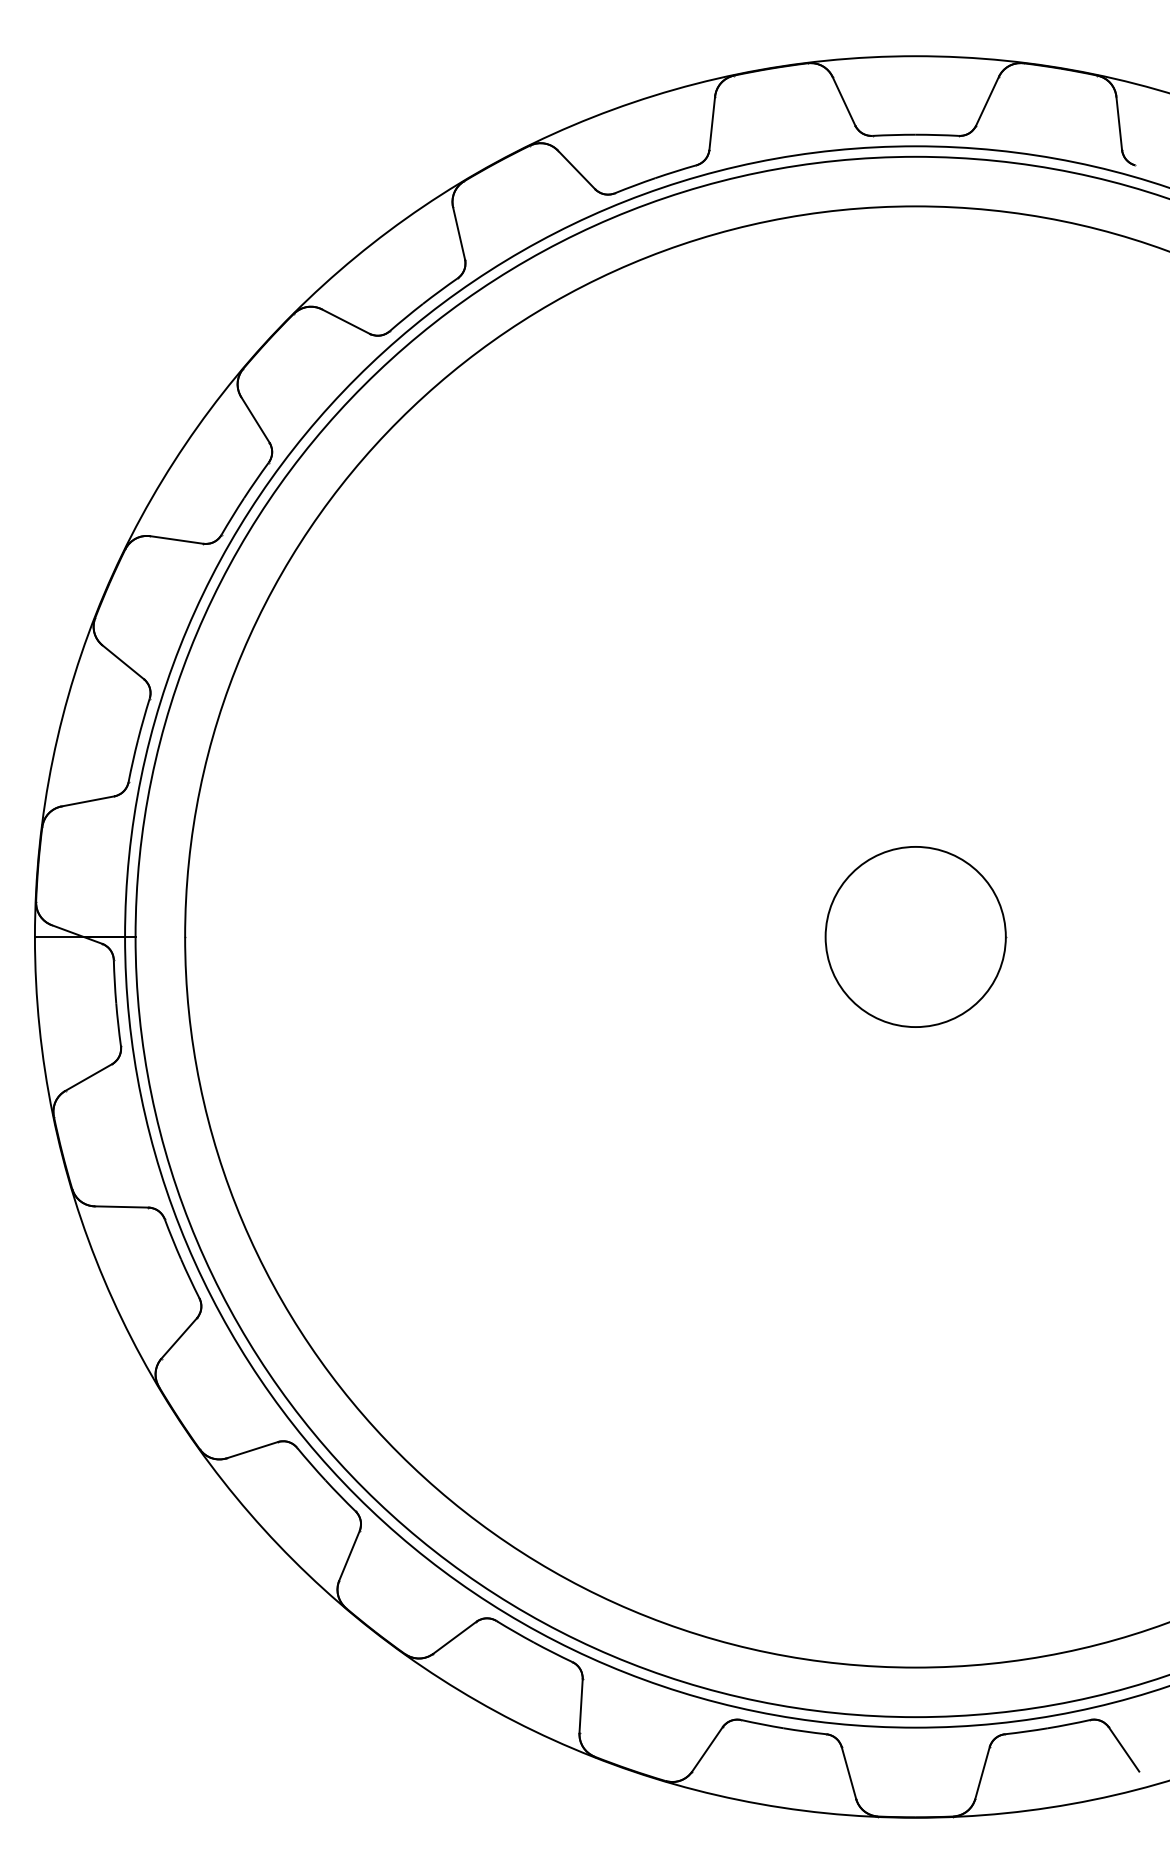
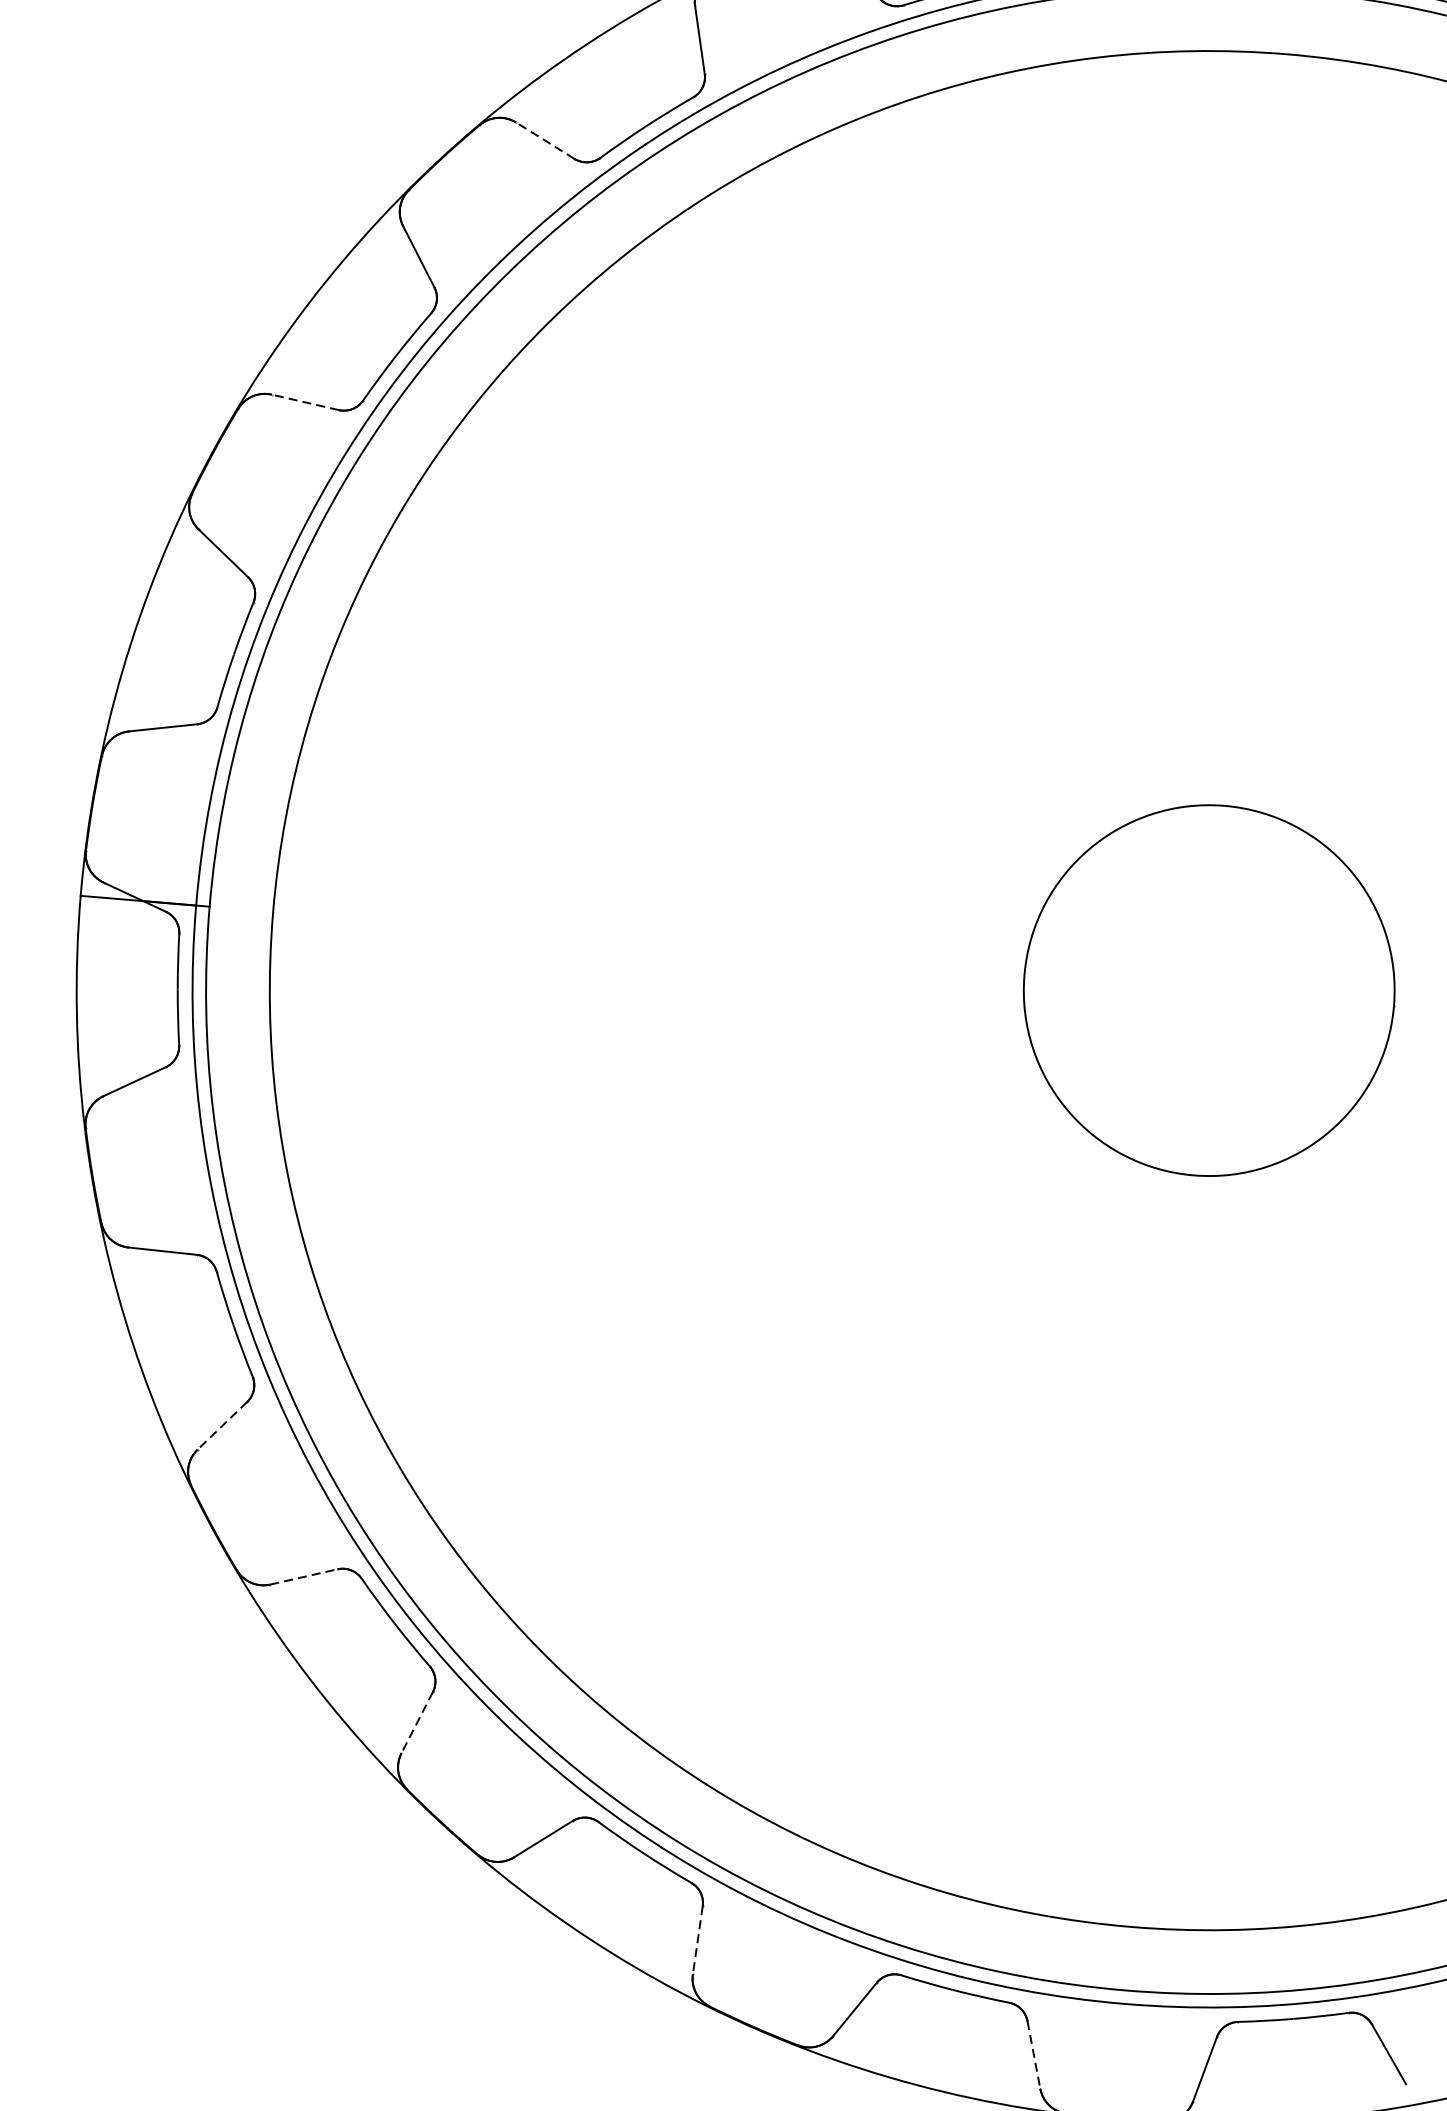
line: (345, 321) -> (544, 140), solid -> dashed
line: (176, 539) -> (304, 401), solid -> dashed
part: (915, 936) -> (1209, 989), size x1.6
line: (179, 1338) -> (222, 1425), solid -> dashed
line: (252, 1450) -> (304, 1577), solid -> dashed
line: (349, 1555) -> (417, 1722), solid -> dashed
line: (581, 1706) -> (698, 1940), solid -> dashed
line: (848, 1773) -> (1033, 2055), solid -> dashed

